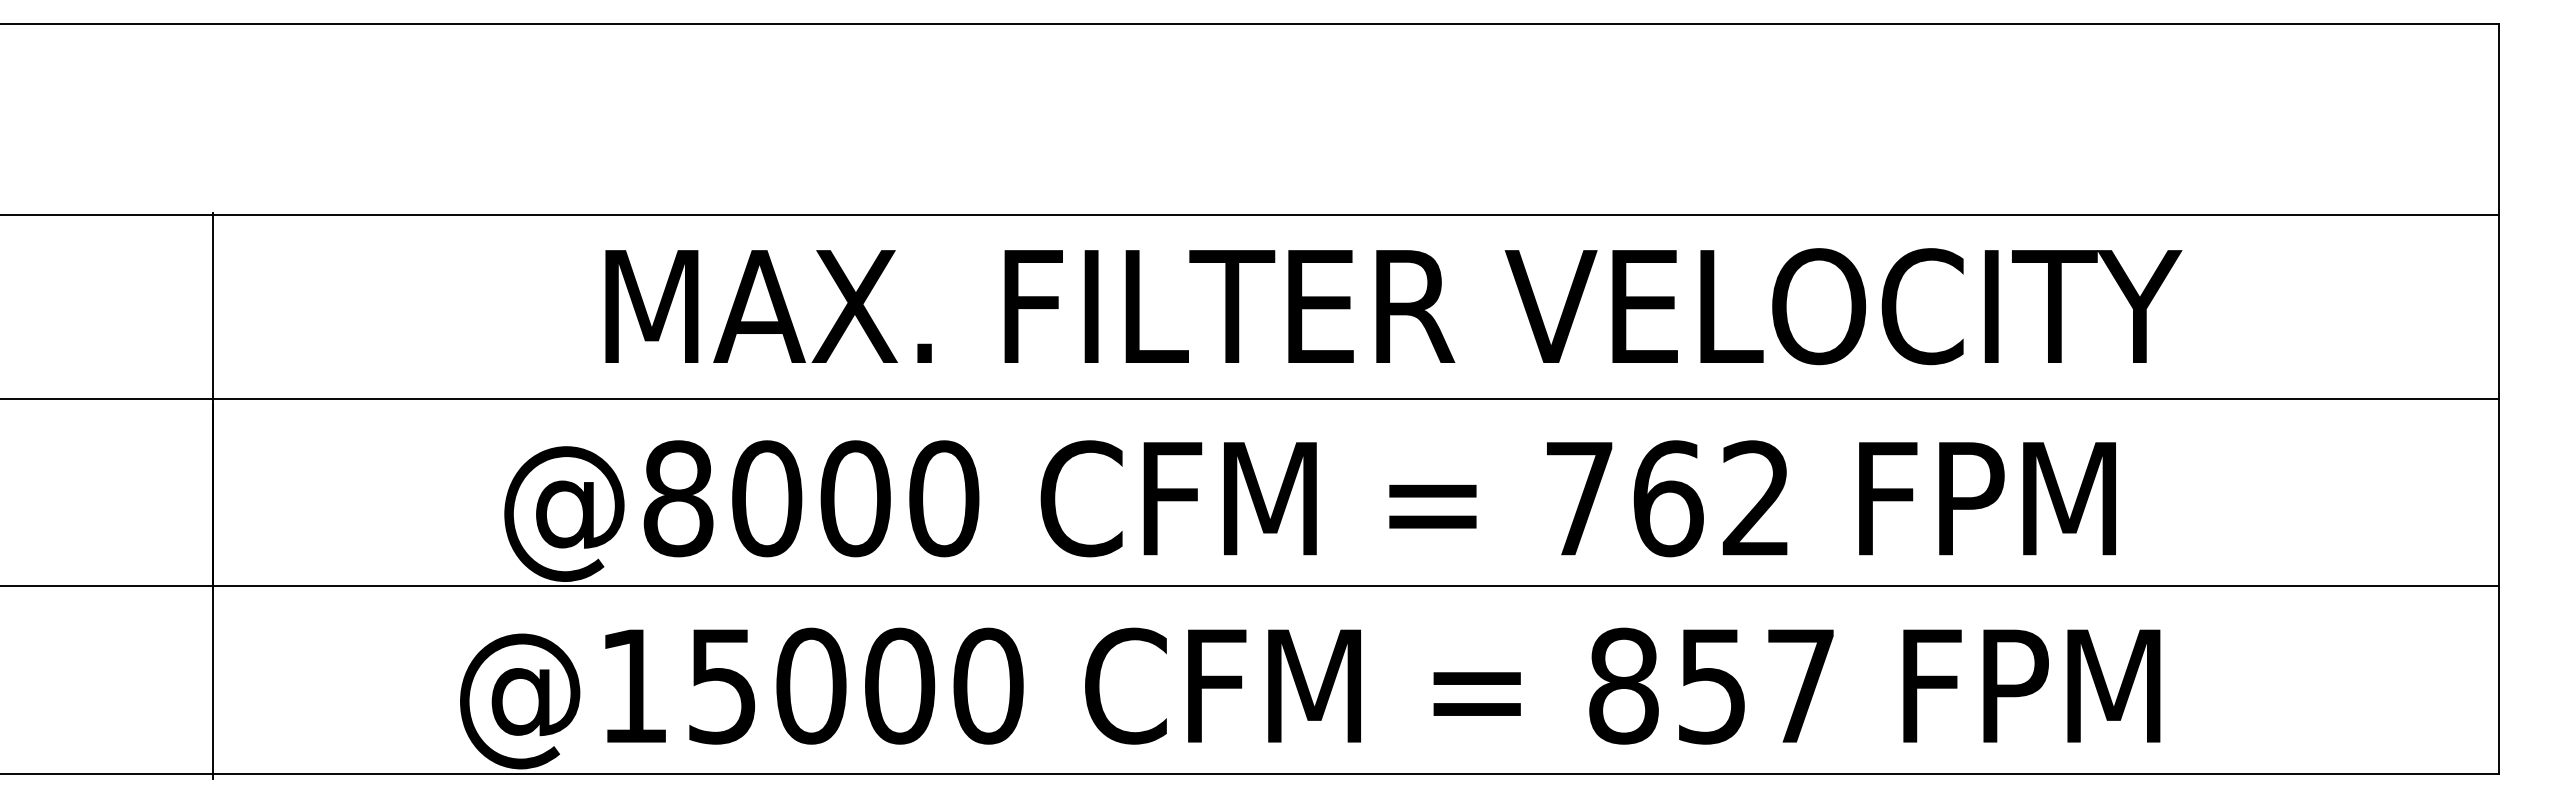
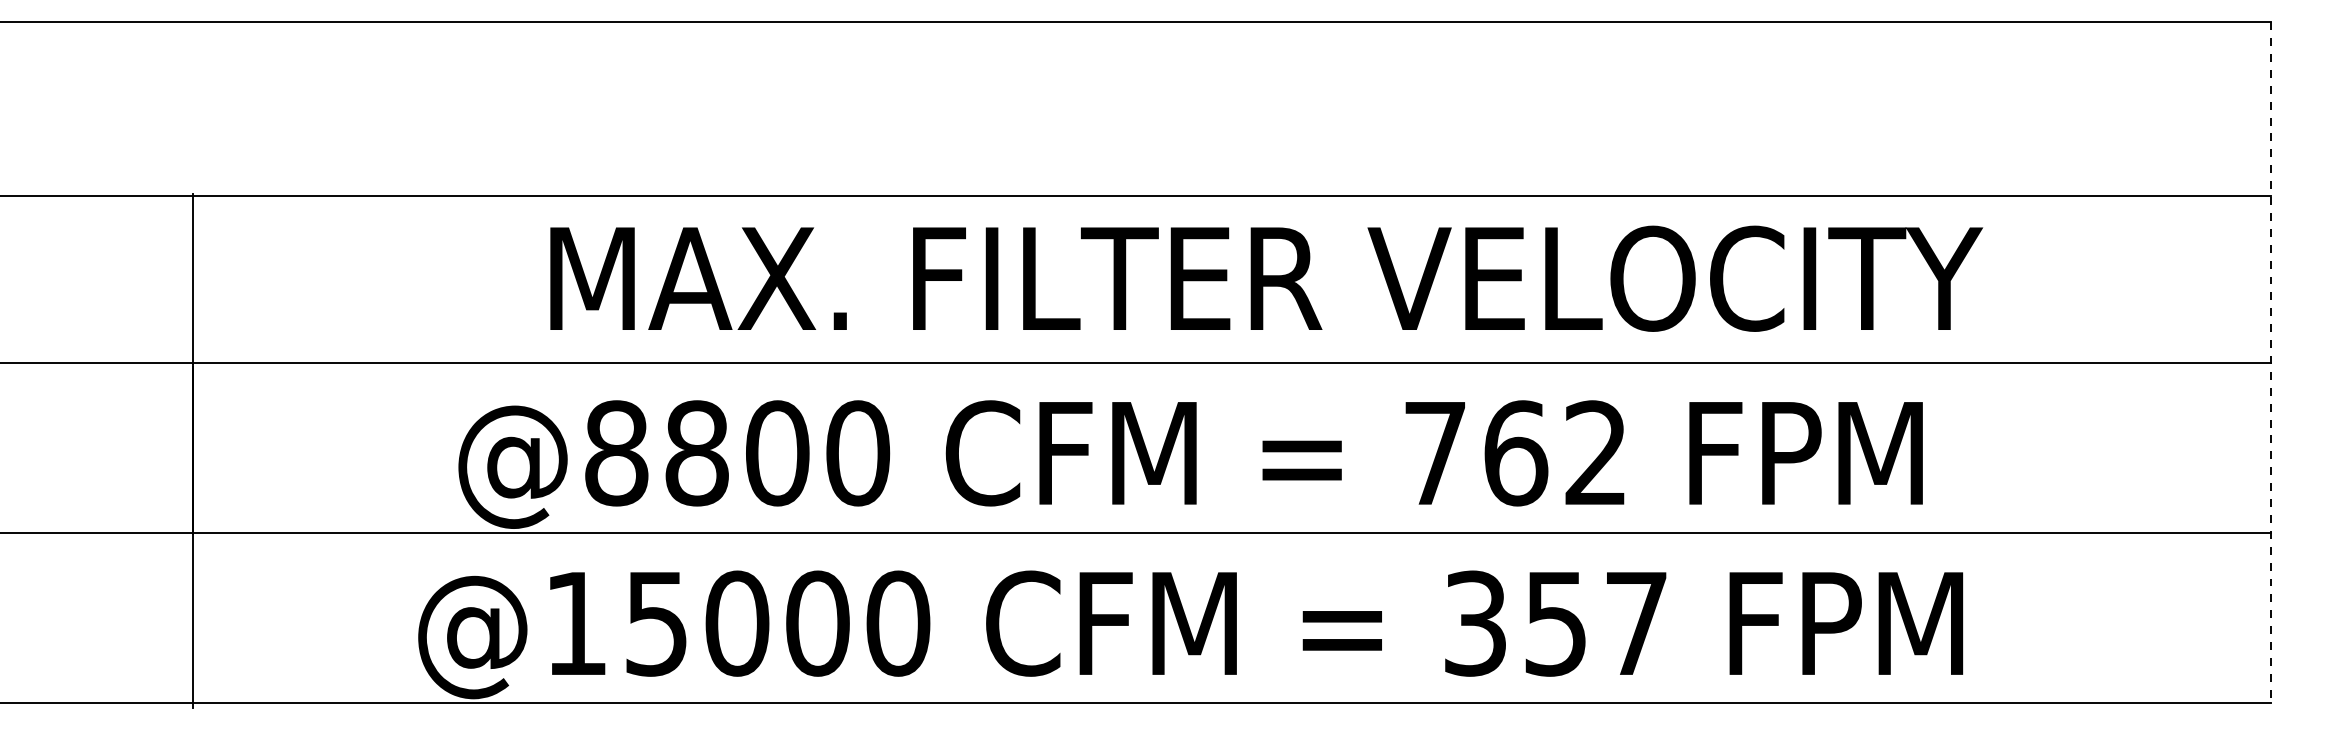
line: (2498, 399) -> (2270, 363), solid -> dashed
text: (767, 498) -> (697, 453), @8000 -> @8800
text: (1623, 685) -> (1475, 623), 857 -> 357

